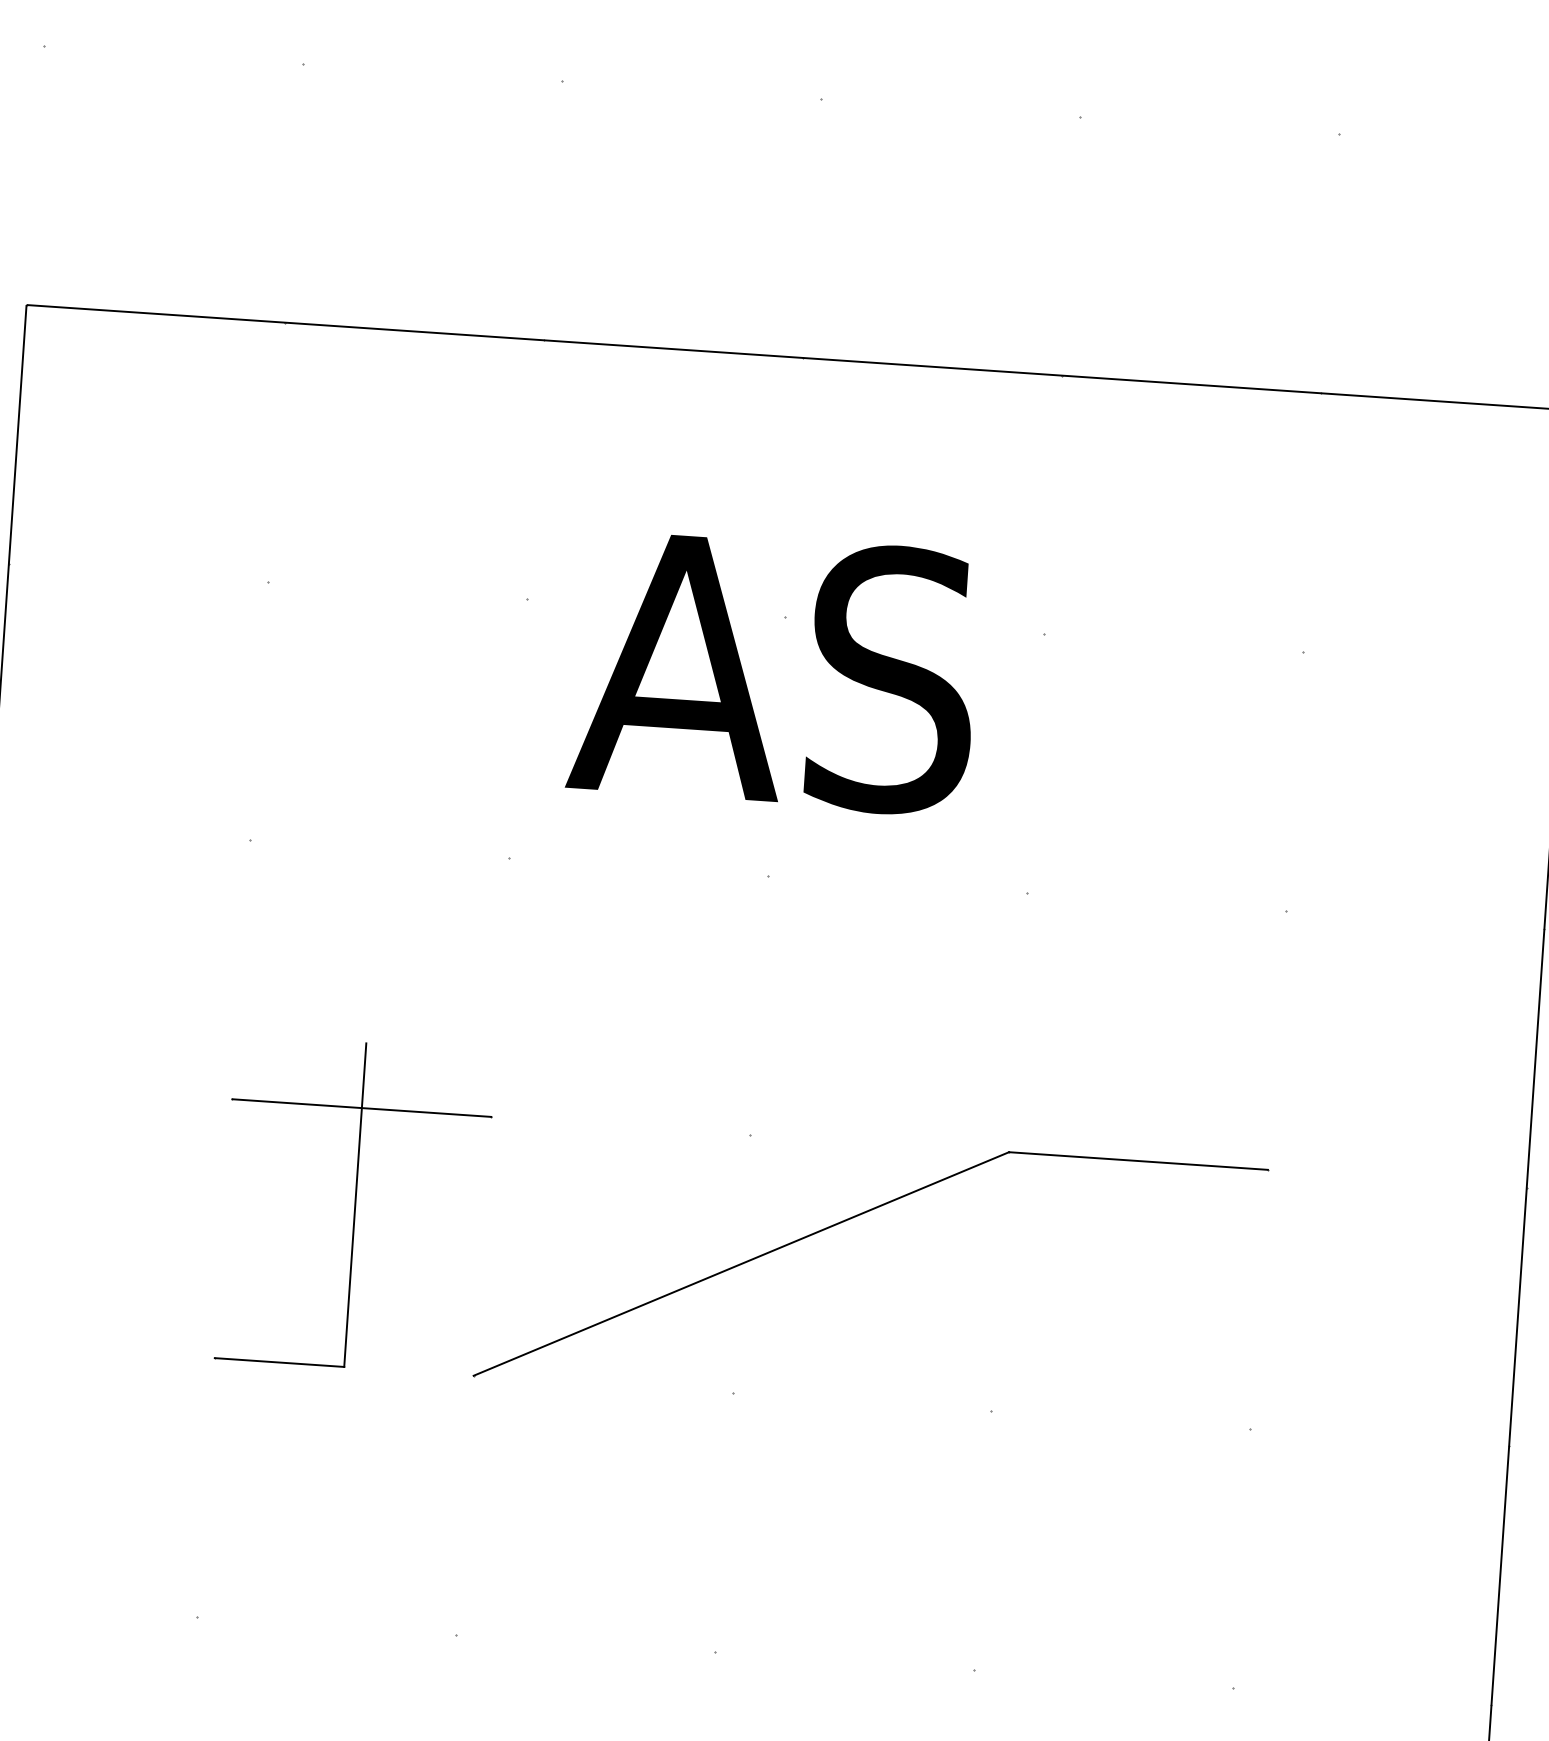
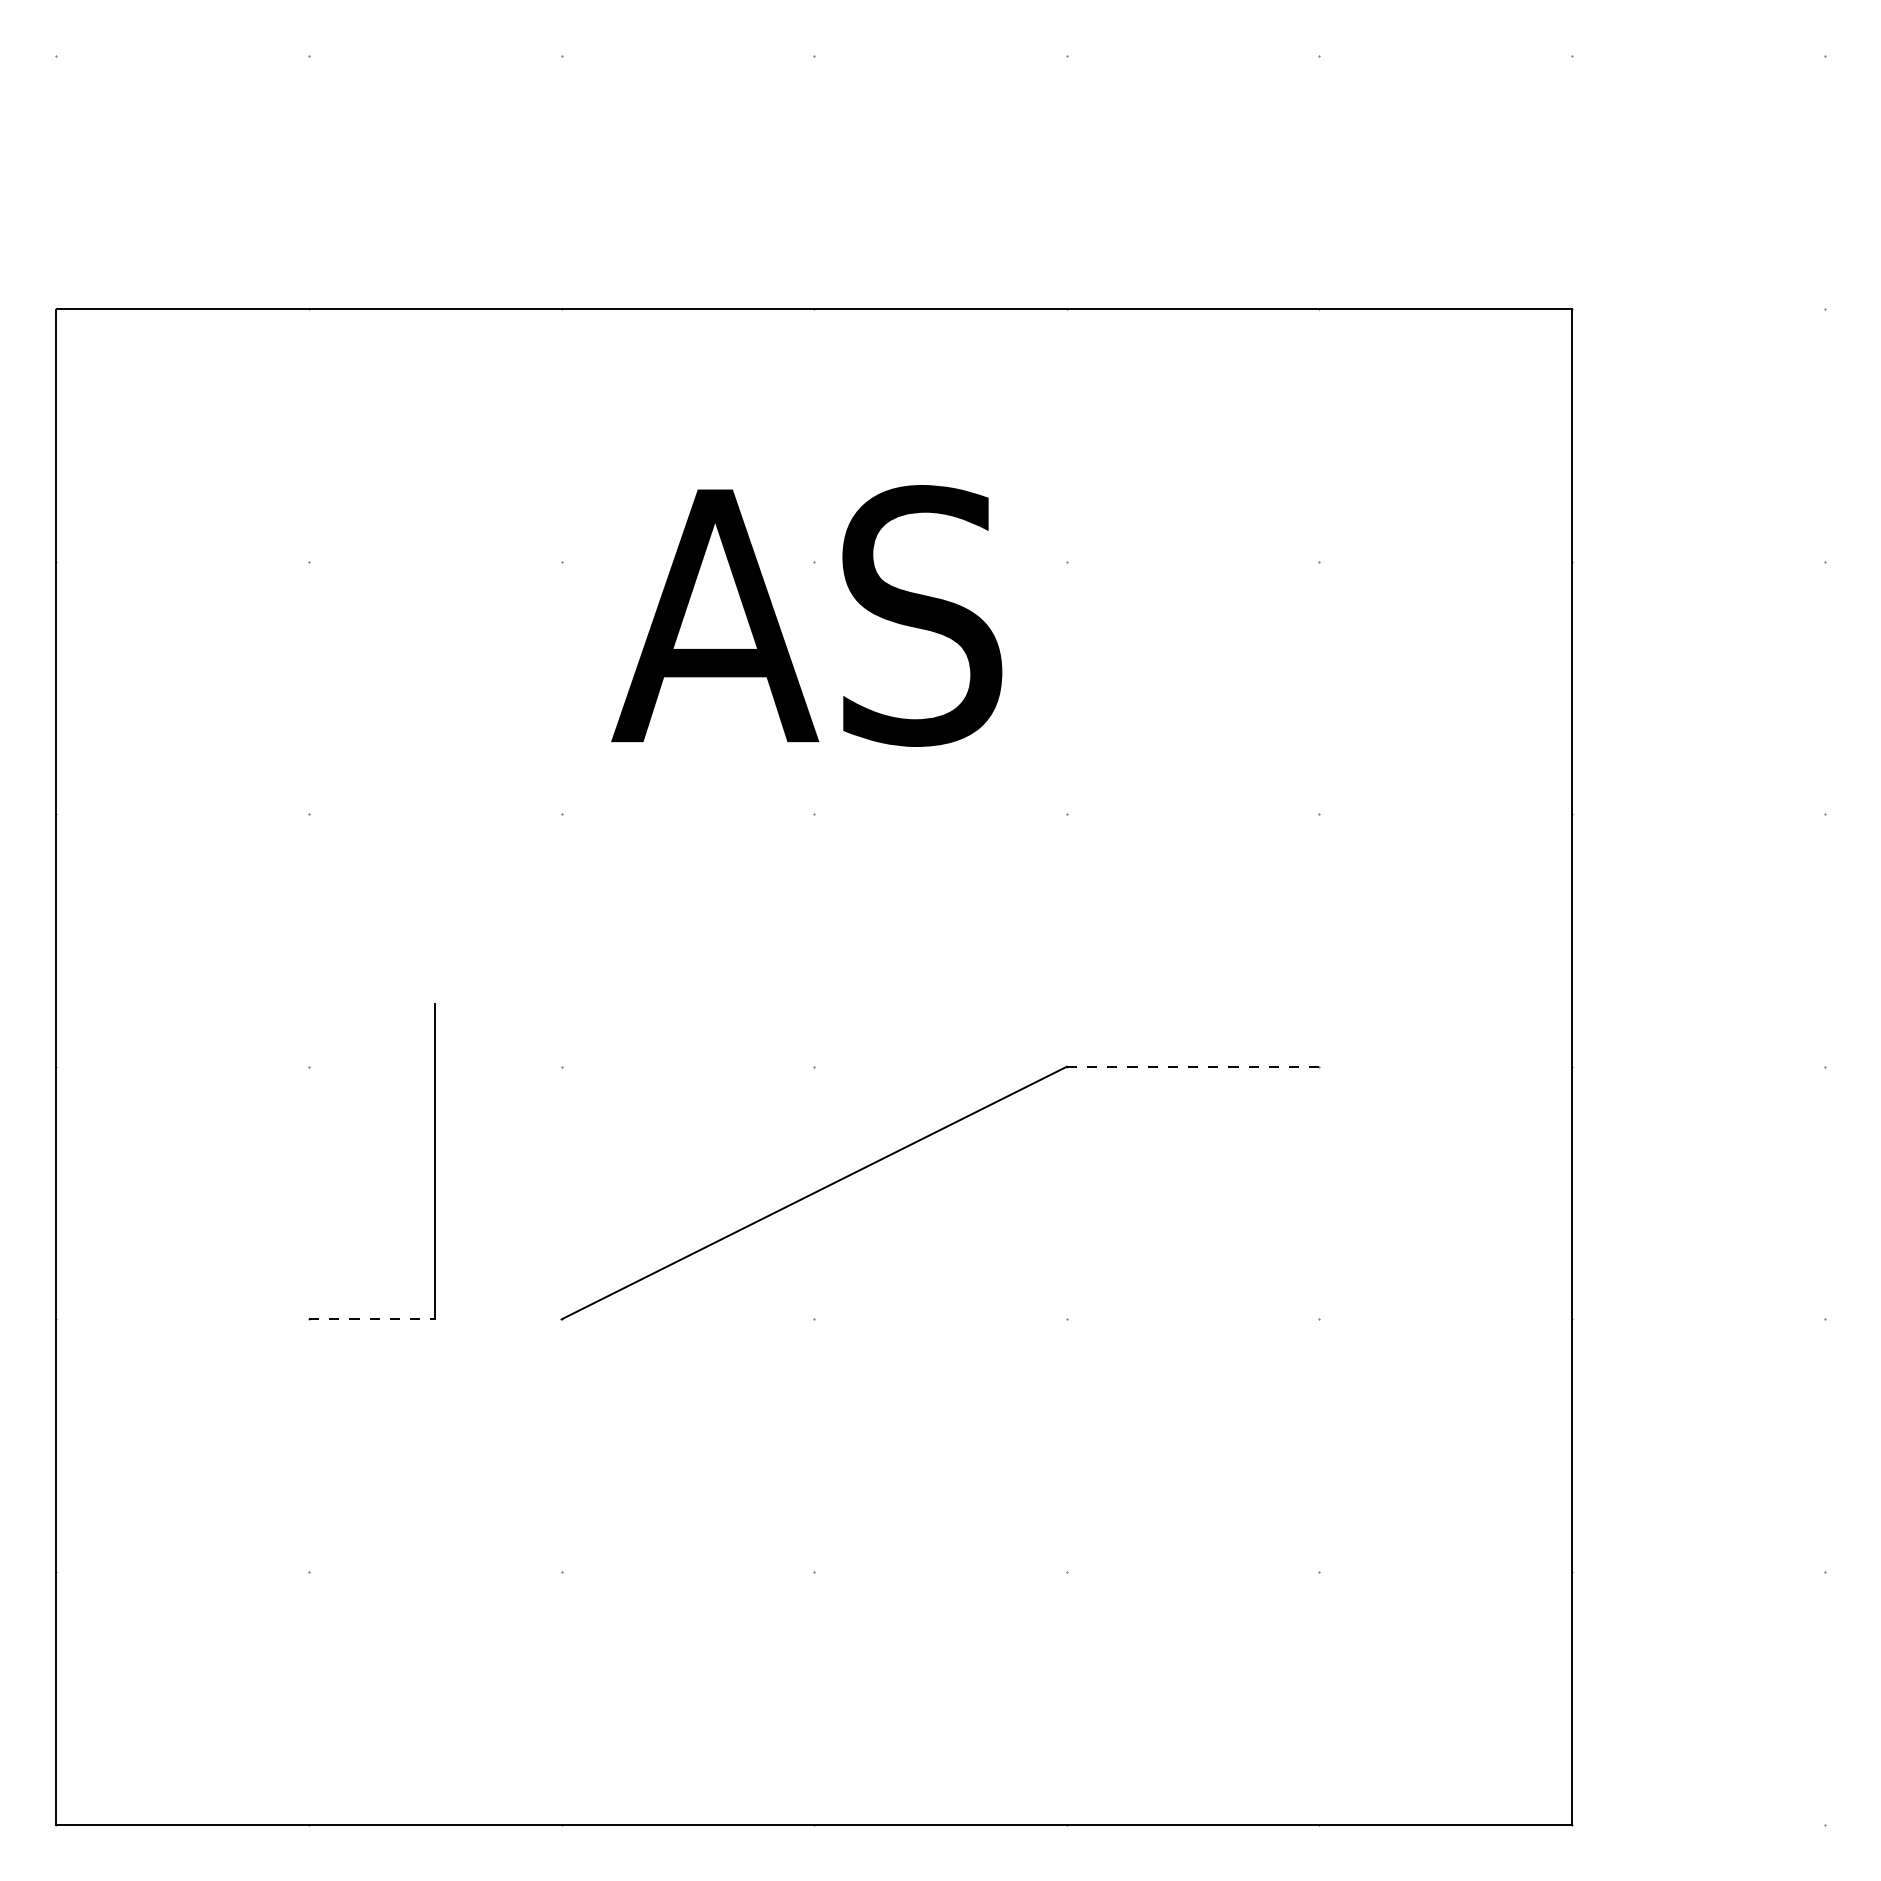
line: (362, 1107) -> (435, 1066), removed
line: (1138, 1160) -> (1193, 1066), solid -> dashed
line: (279, 1362) -> (372, 1319), solid -> dashed

